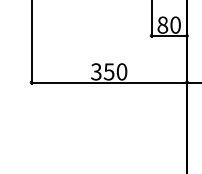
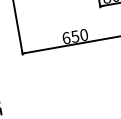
text: (96, 71) -> (66, 37), 350 -> 650

